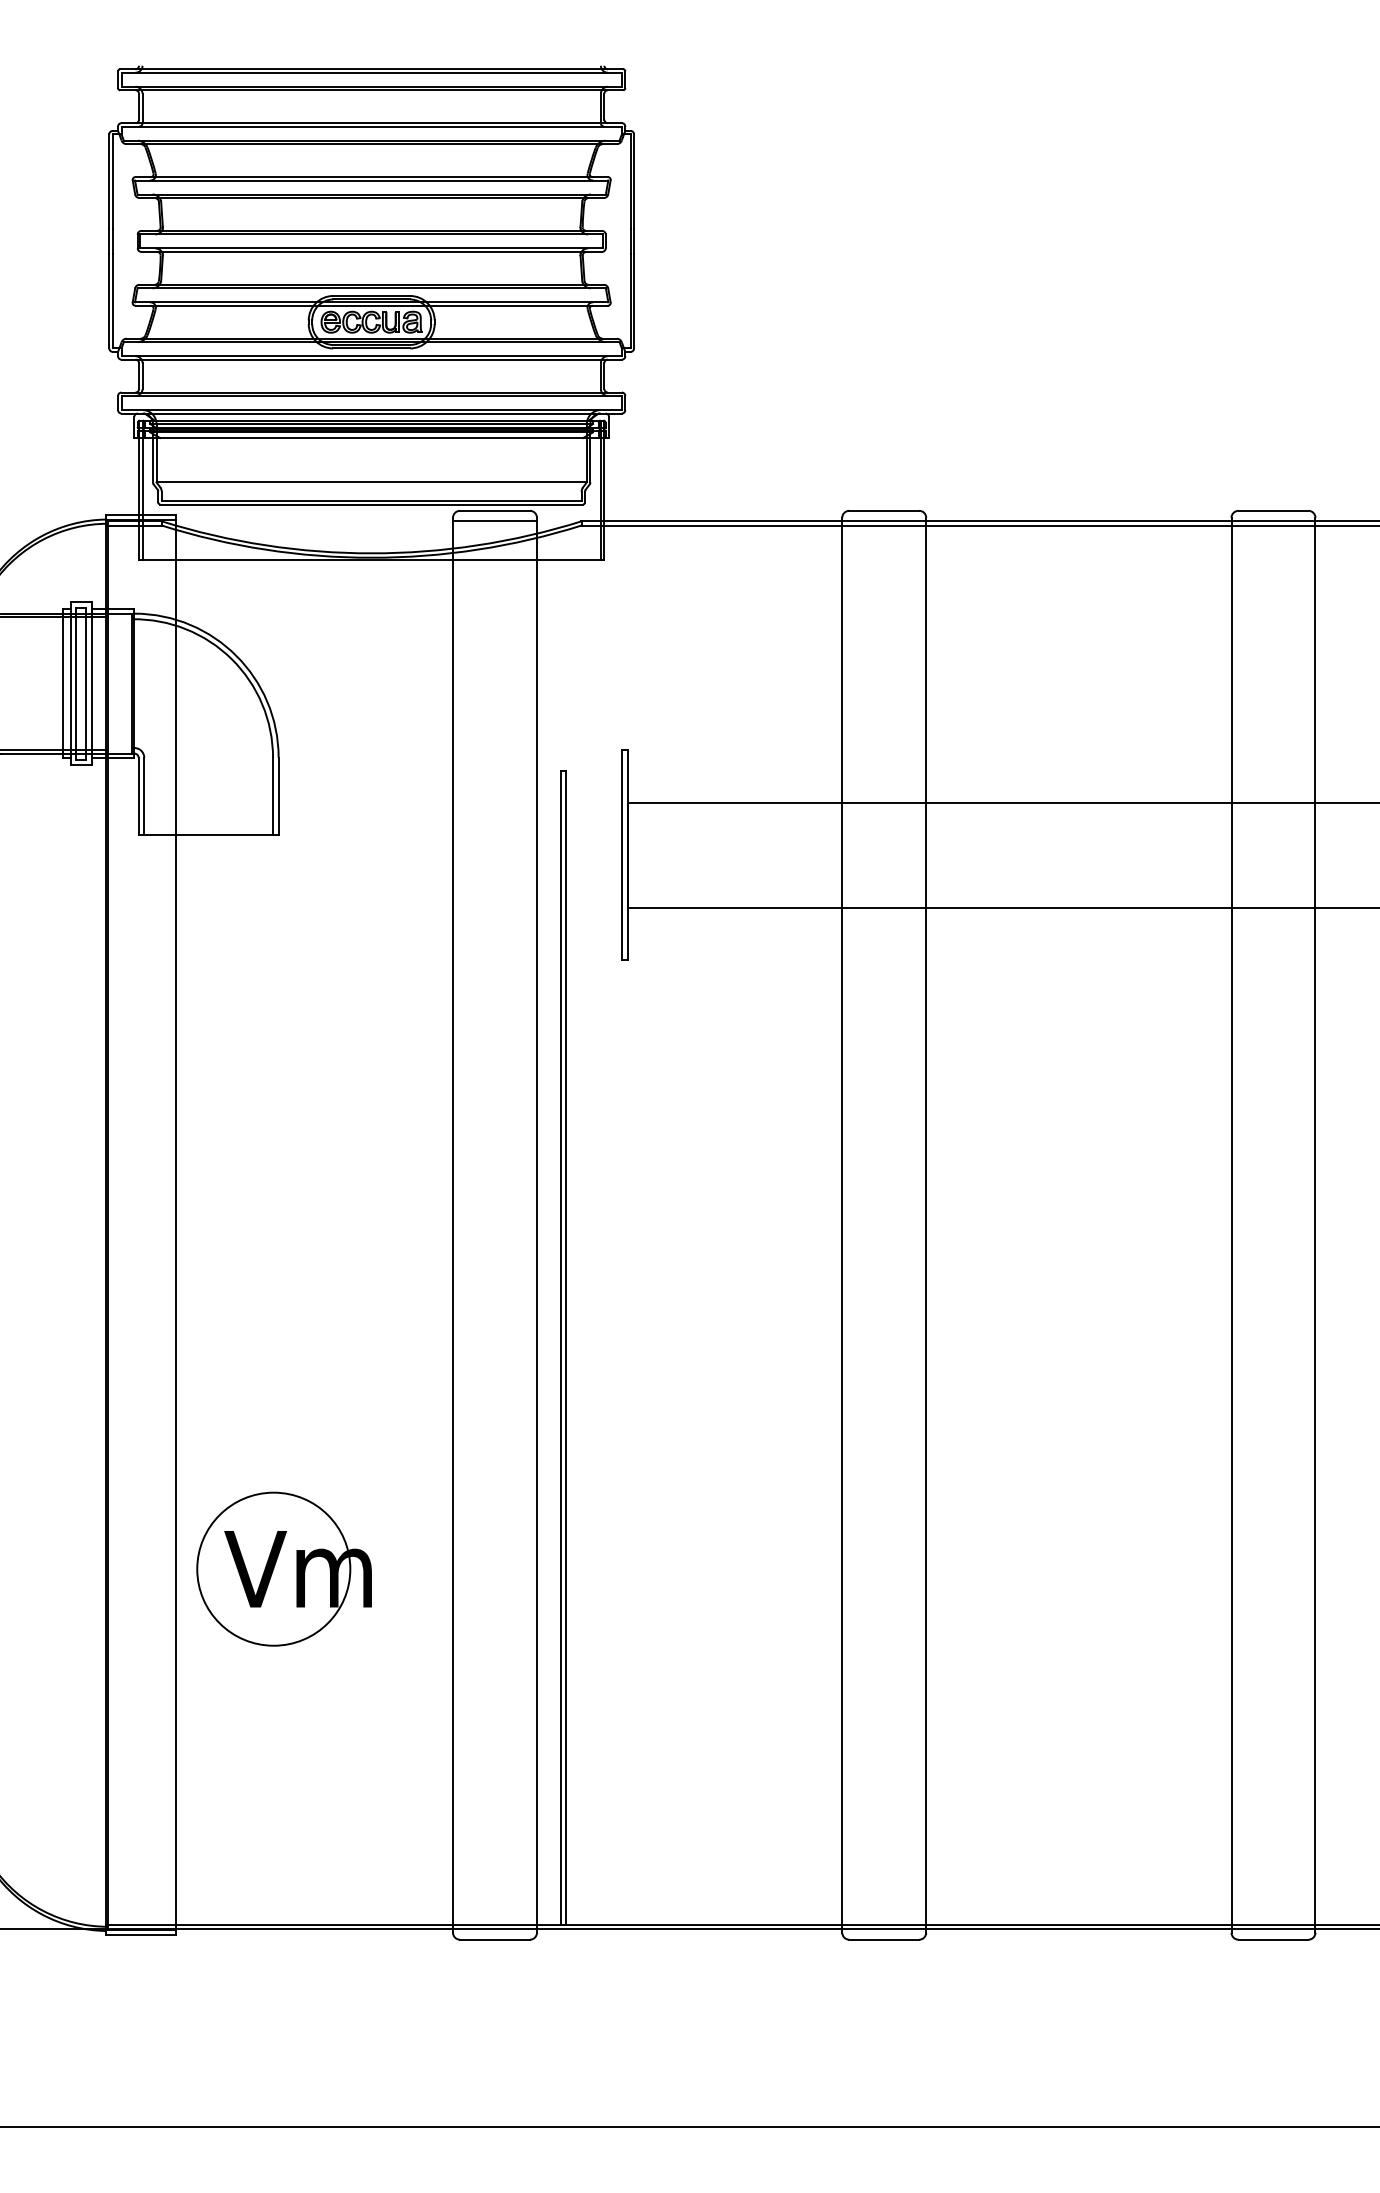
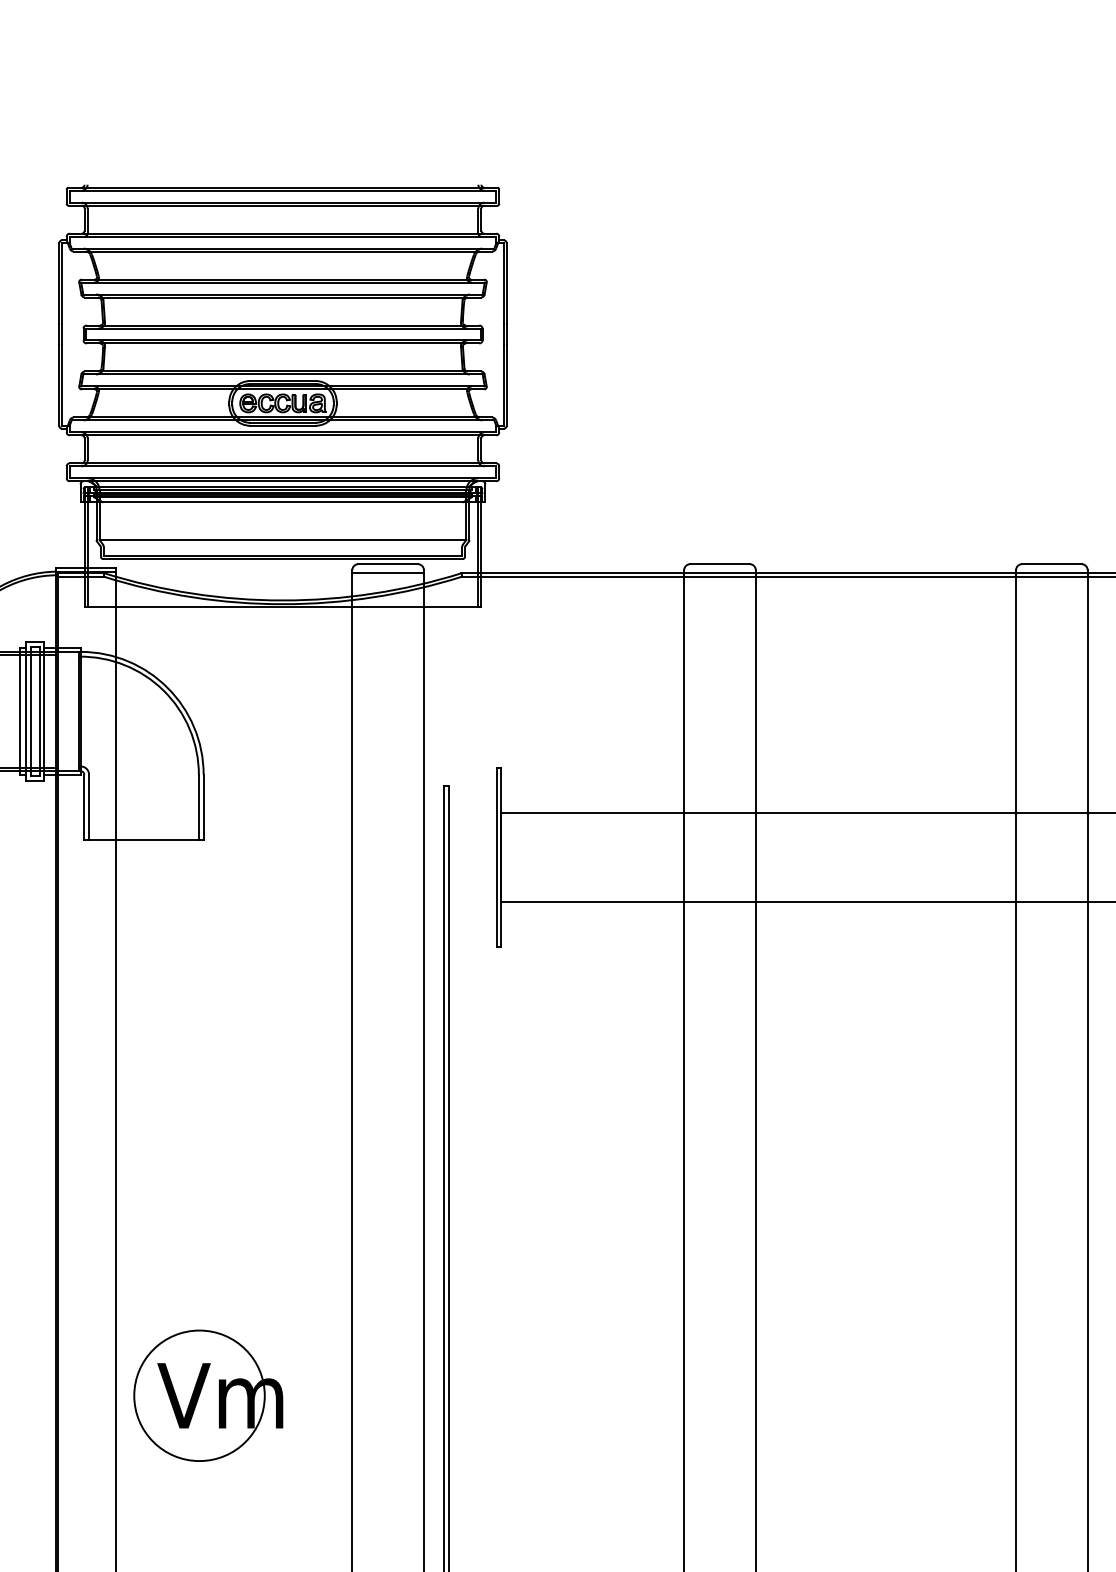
part: (283, 1568) -> (207, 1395), moved

